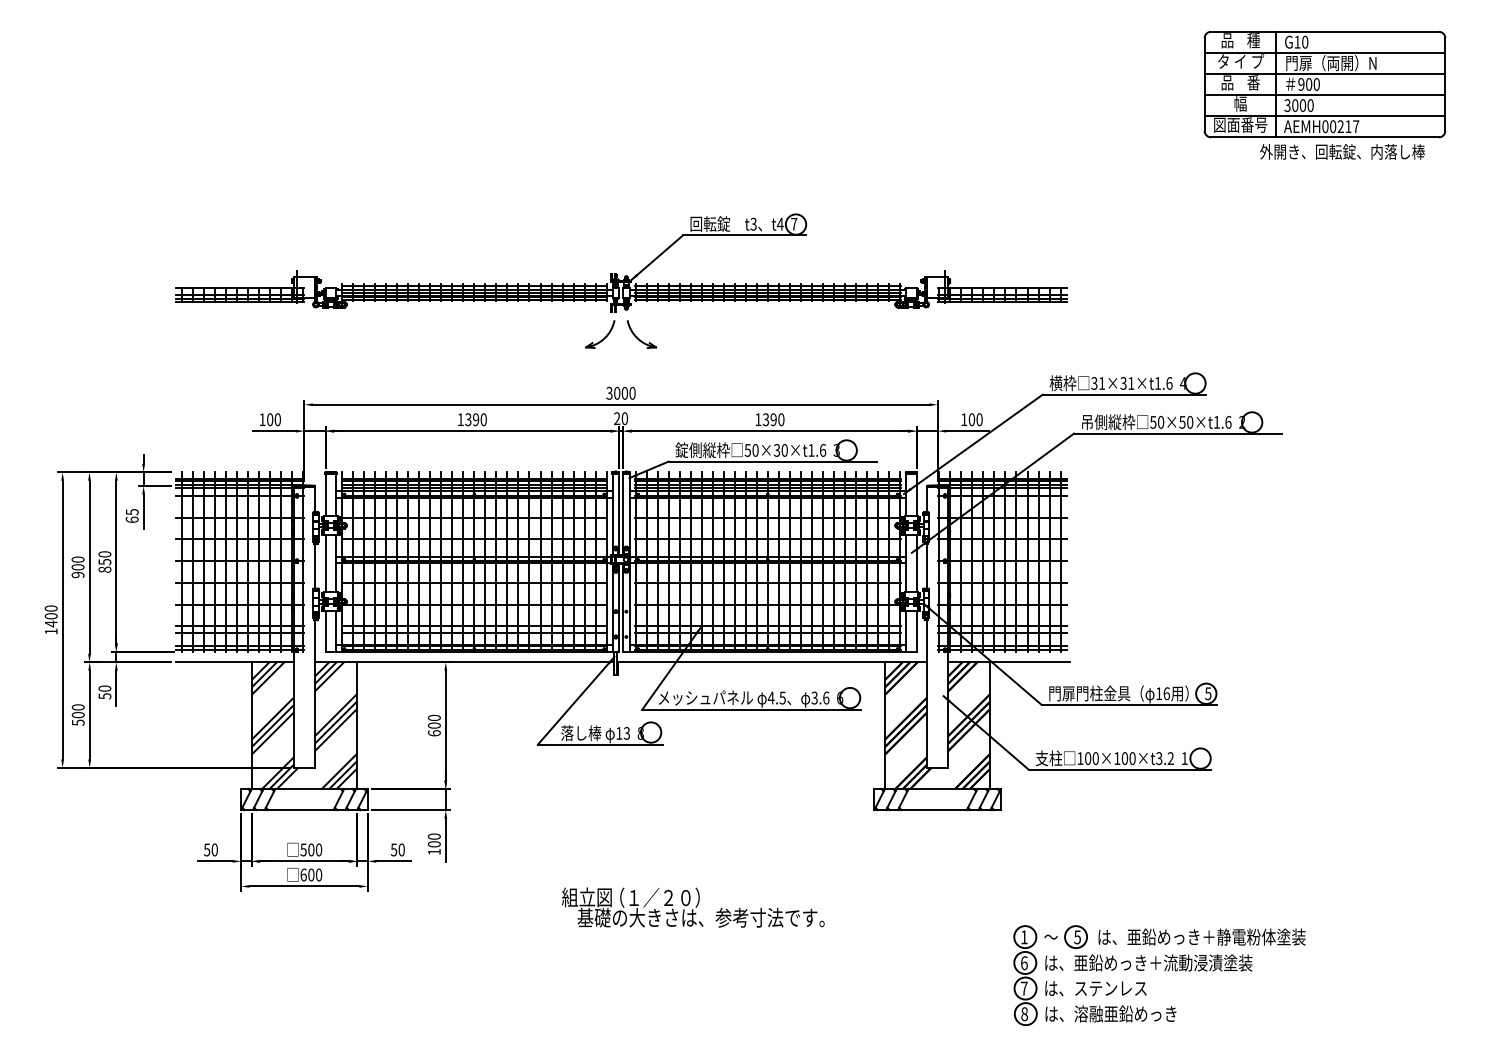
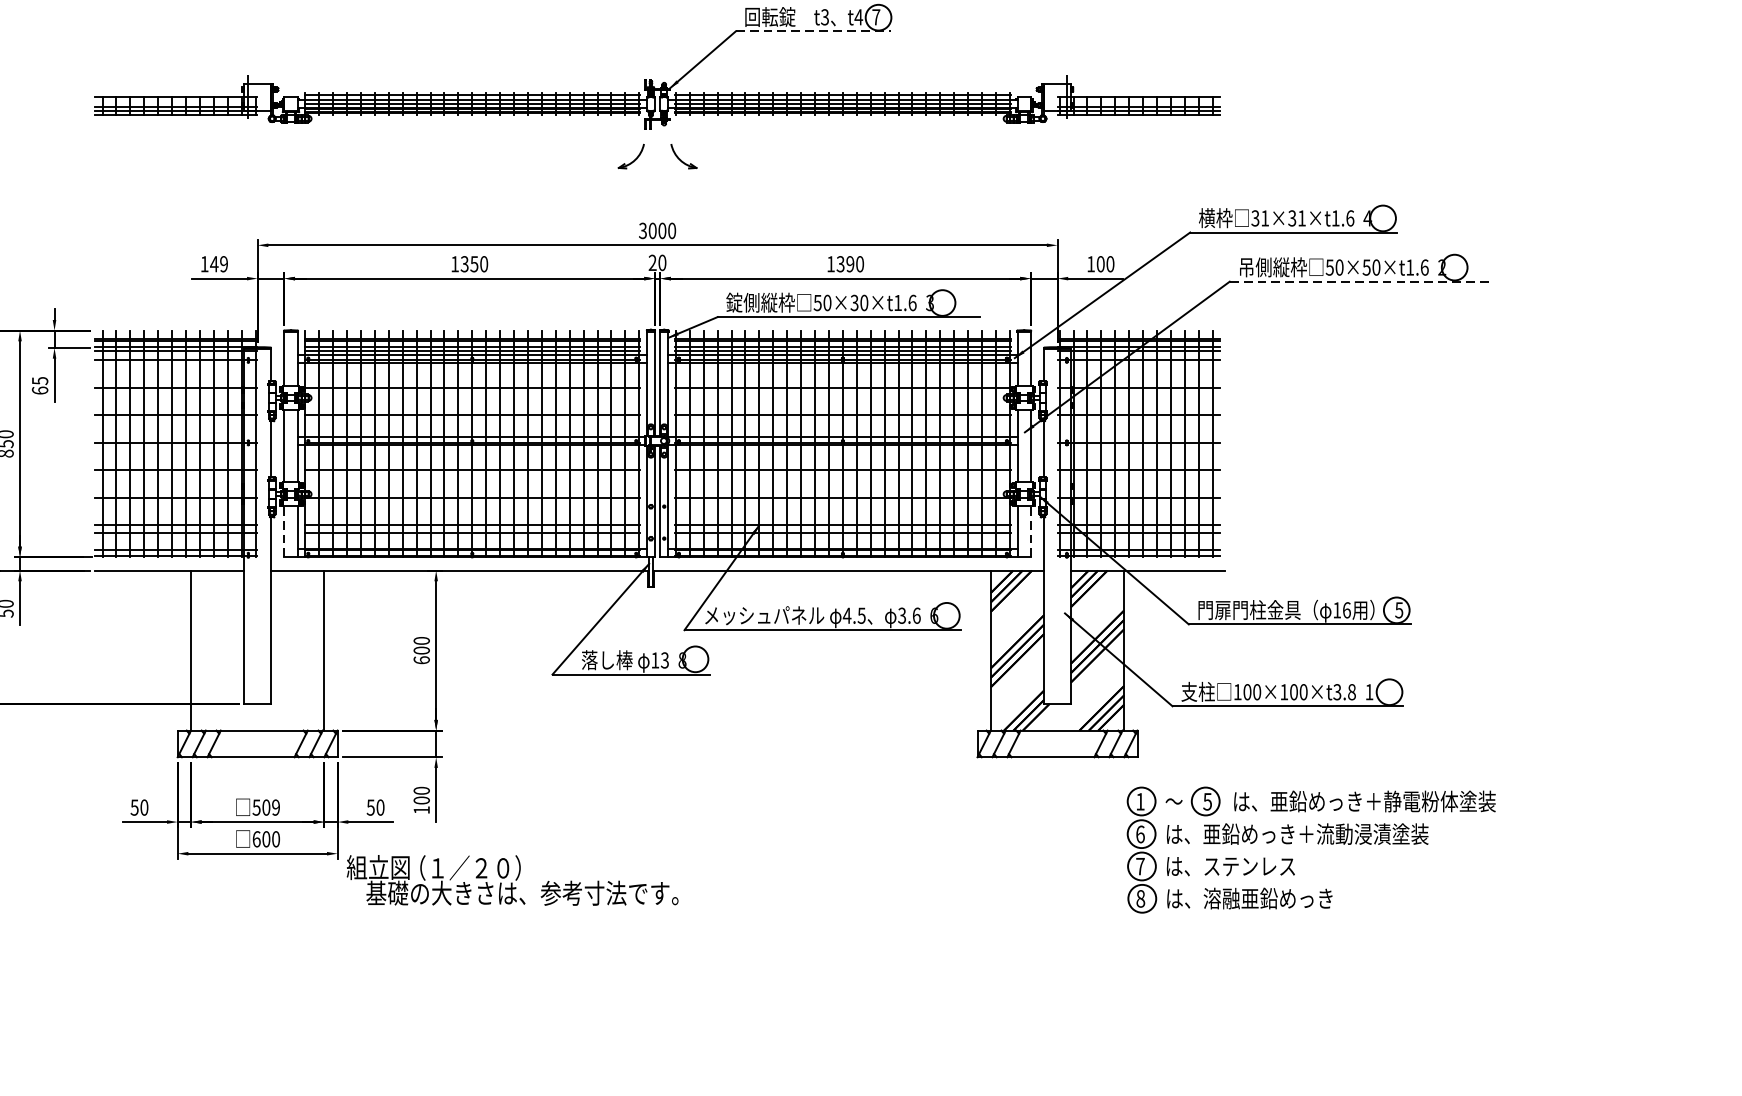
line: (744, 235) -> (813, 31), solid -> dashed
part: (600, 334) -> (631, 156), size x0.7
part: (641, 334) -> (683, 156), size x0.7
text: (273, 419) -> (218, 263), 100 -> 149
text: (475, 419) -> (473, 263), 1390 -> 1350
line: (1178, 433) -> (1361, 281), solid -> dashed
line: (325, 631) -> (284, 531), solid -> dashed
line: (916, 631) -> (1030, 531), solid -> dashed
hatch: (304, 725) -> (257, 650), removed
text: (1170, 758) -> (1351, 692), 100×100×t3.2 -> 100×100×t3.8
text: (318, 849) -> (275, 807), 500 -> 509
text: (693, 907) -> (512, 880), moved
part: (1156, 969) -> (1307, 842), moved

